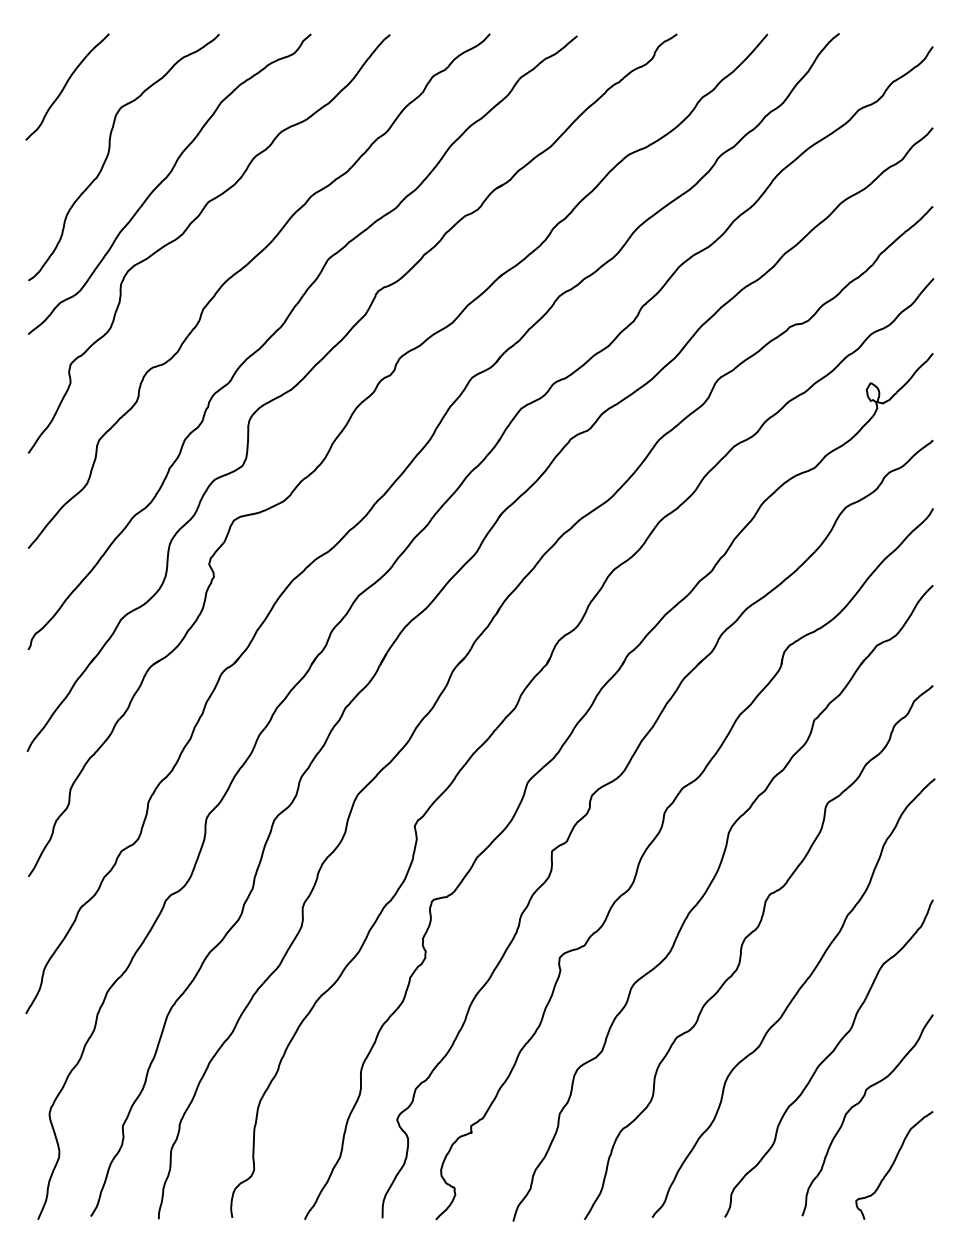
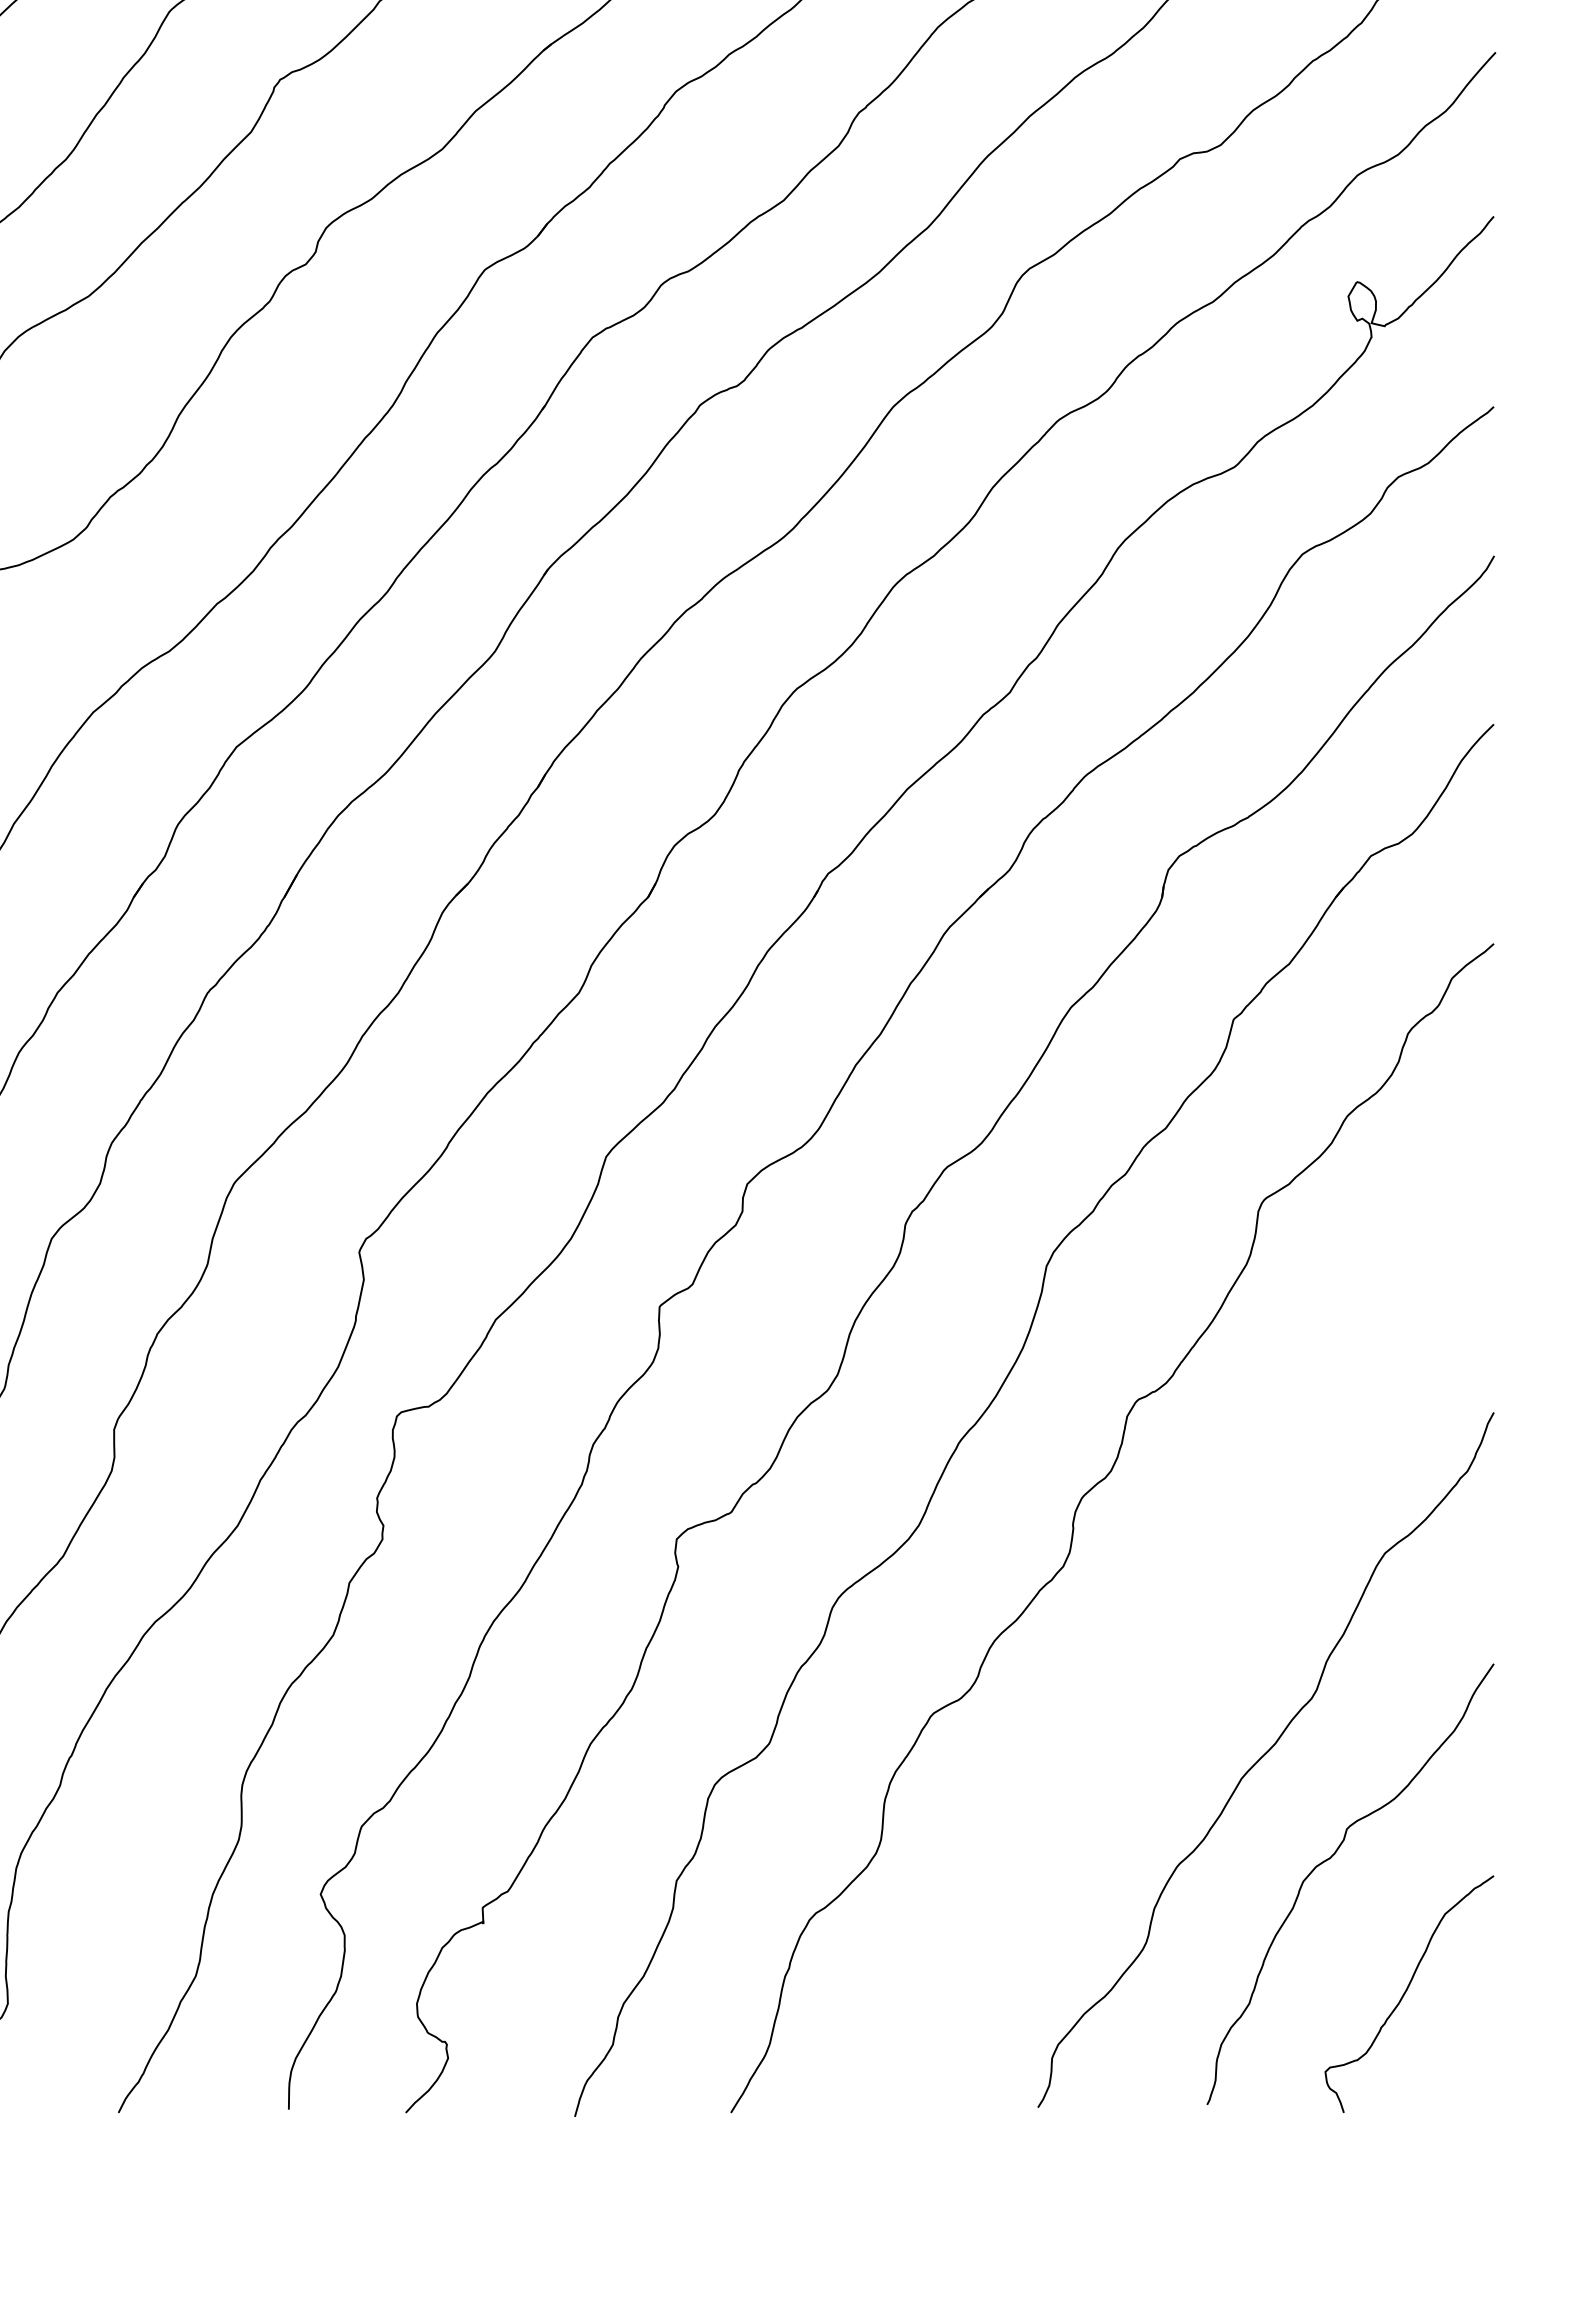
curve: (793, 997) -> (1188, 1626), removed

